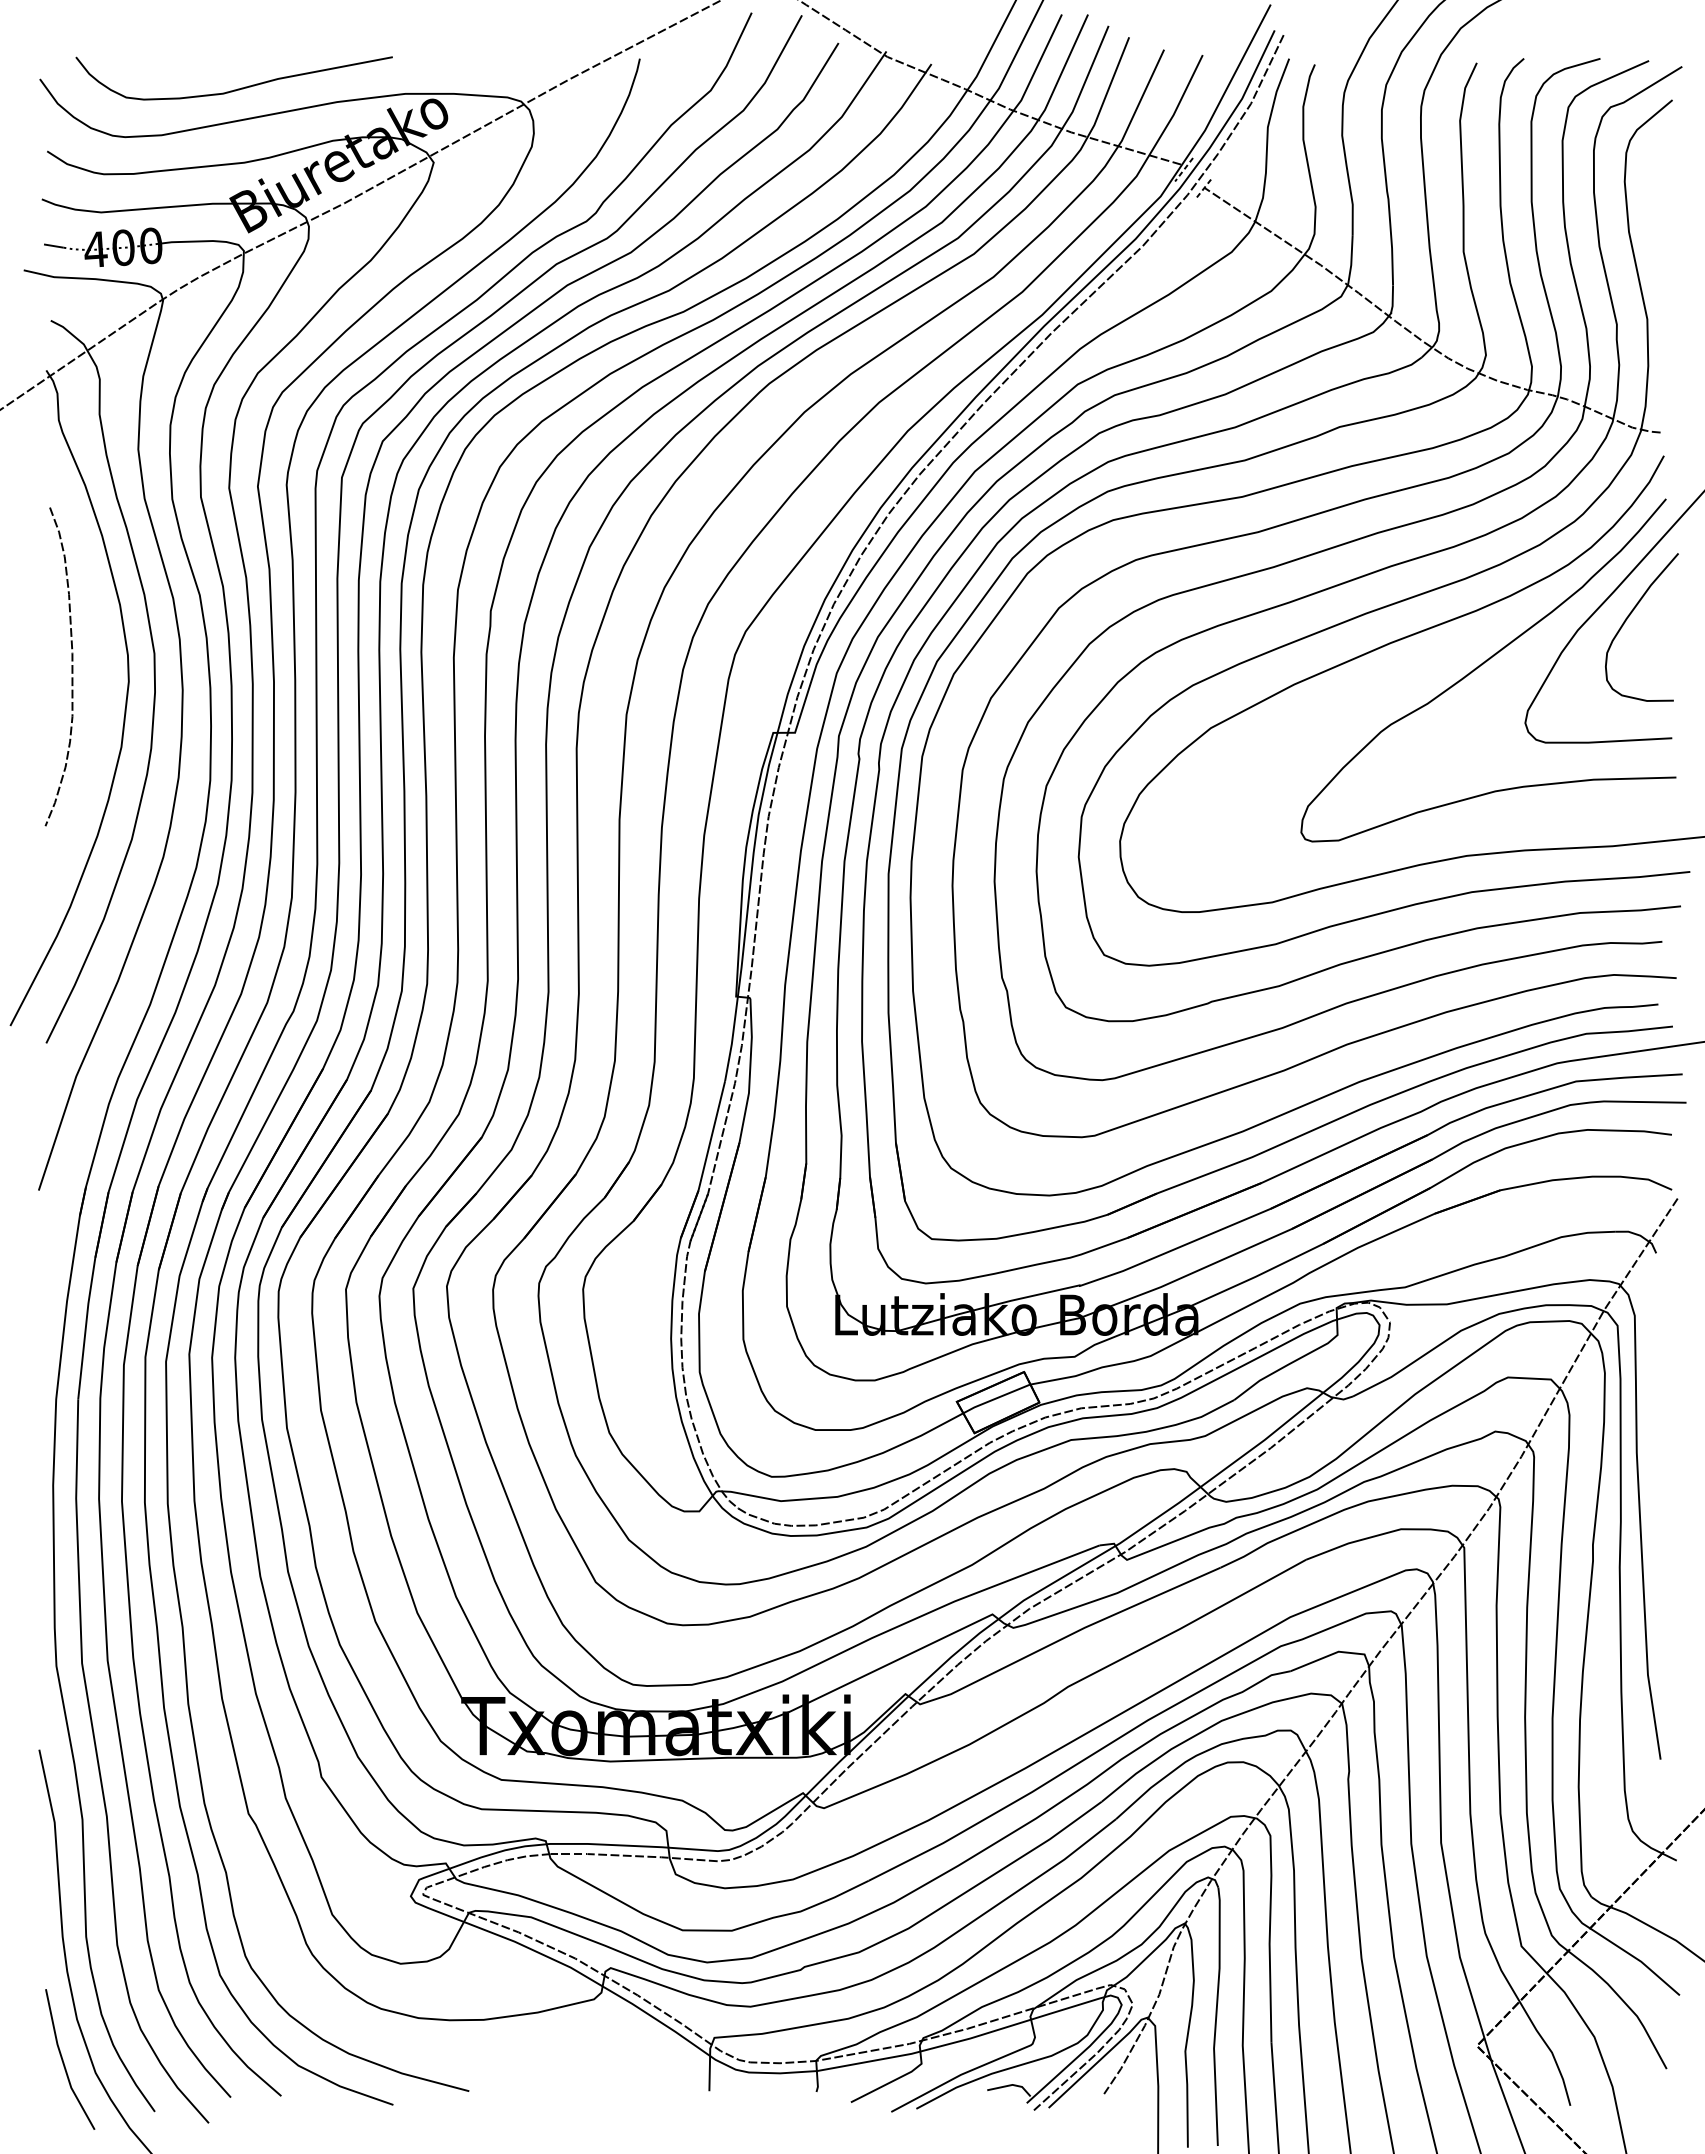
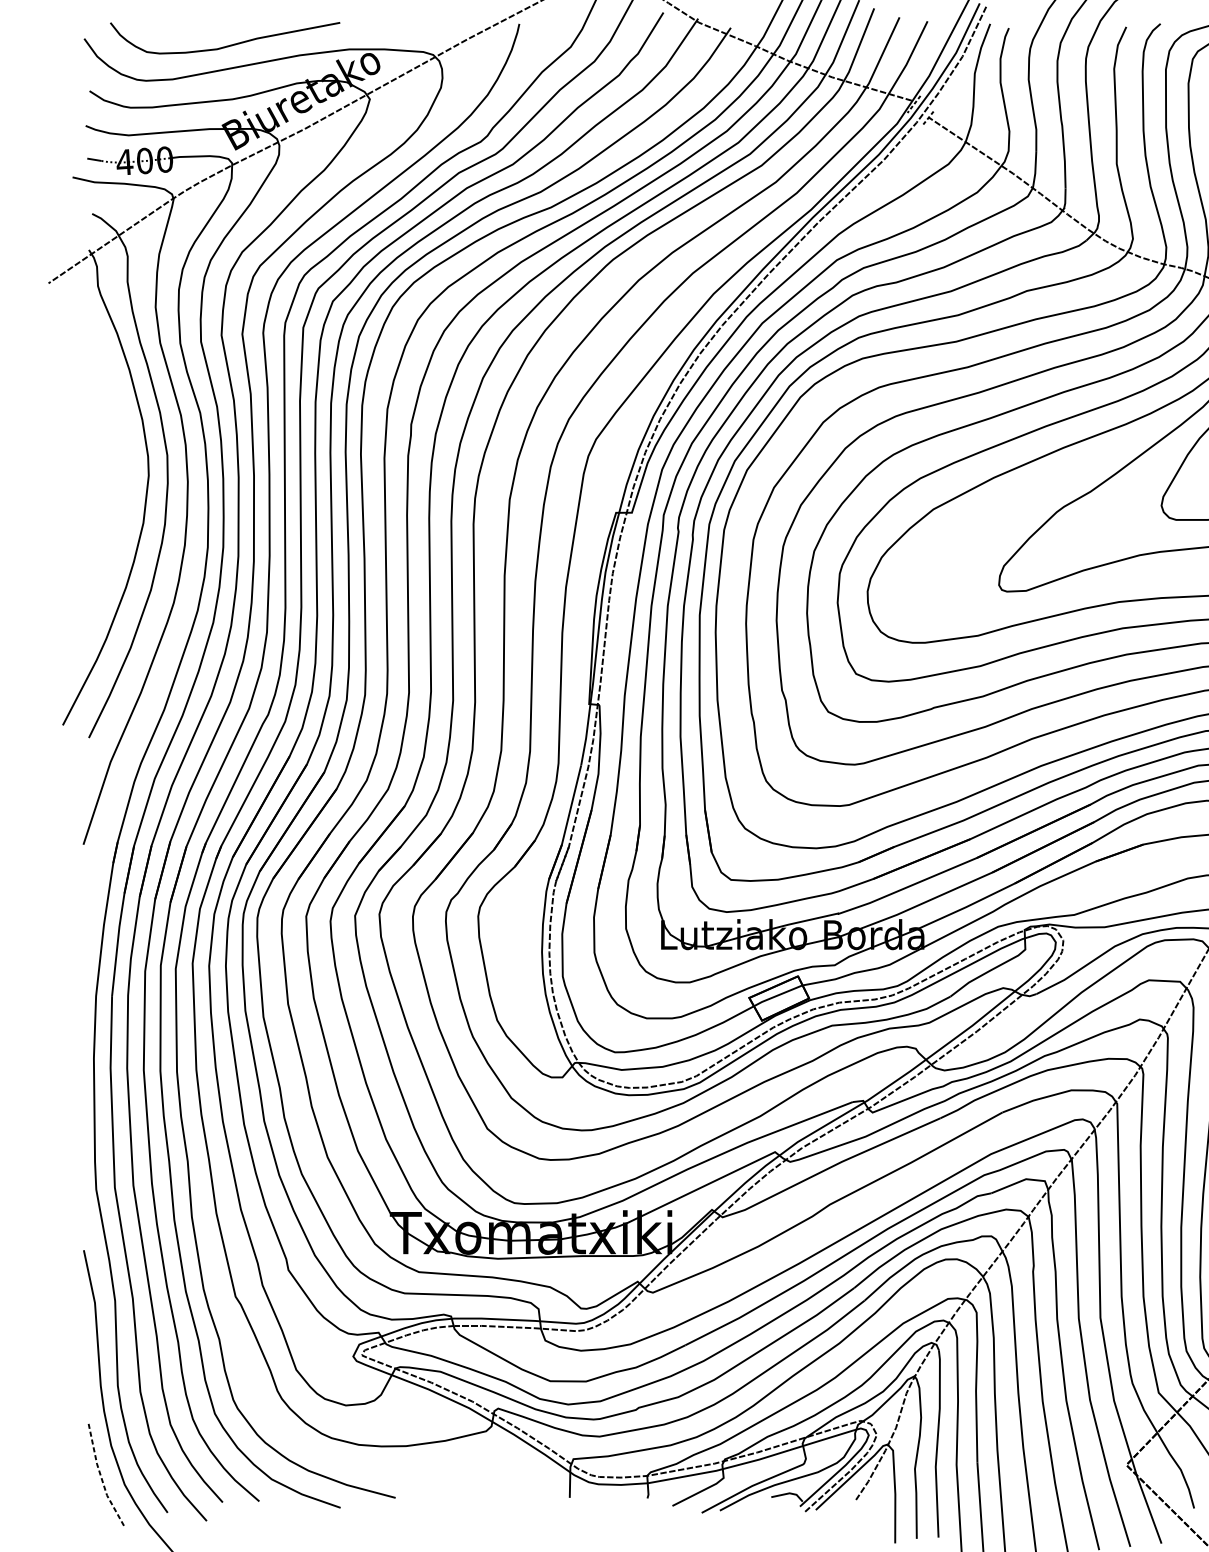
curve: (71, 666) -> (107, 464), removed
line: (63, 2062) -> (101, 1477), solid -> dashed

